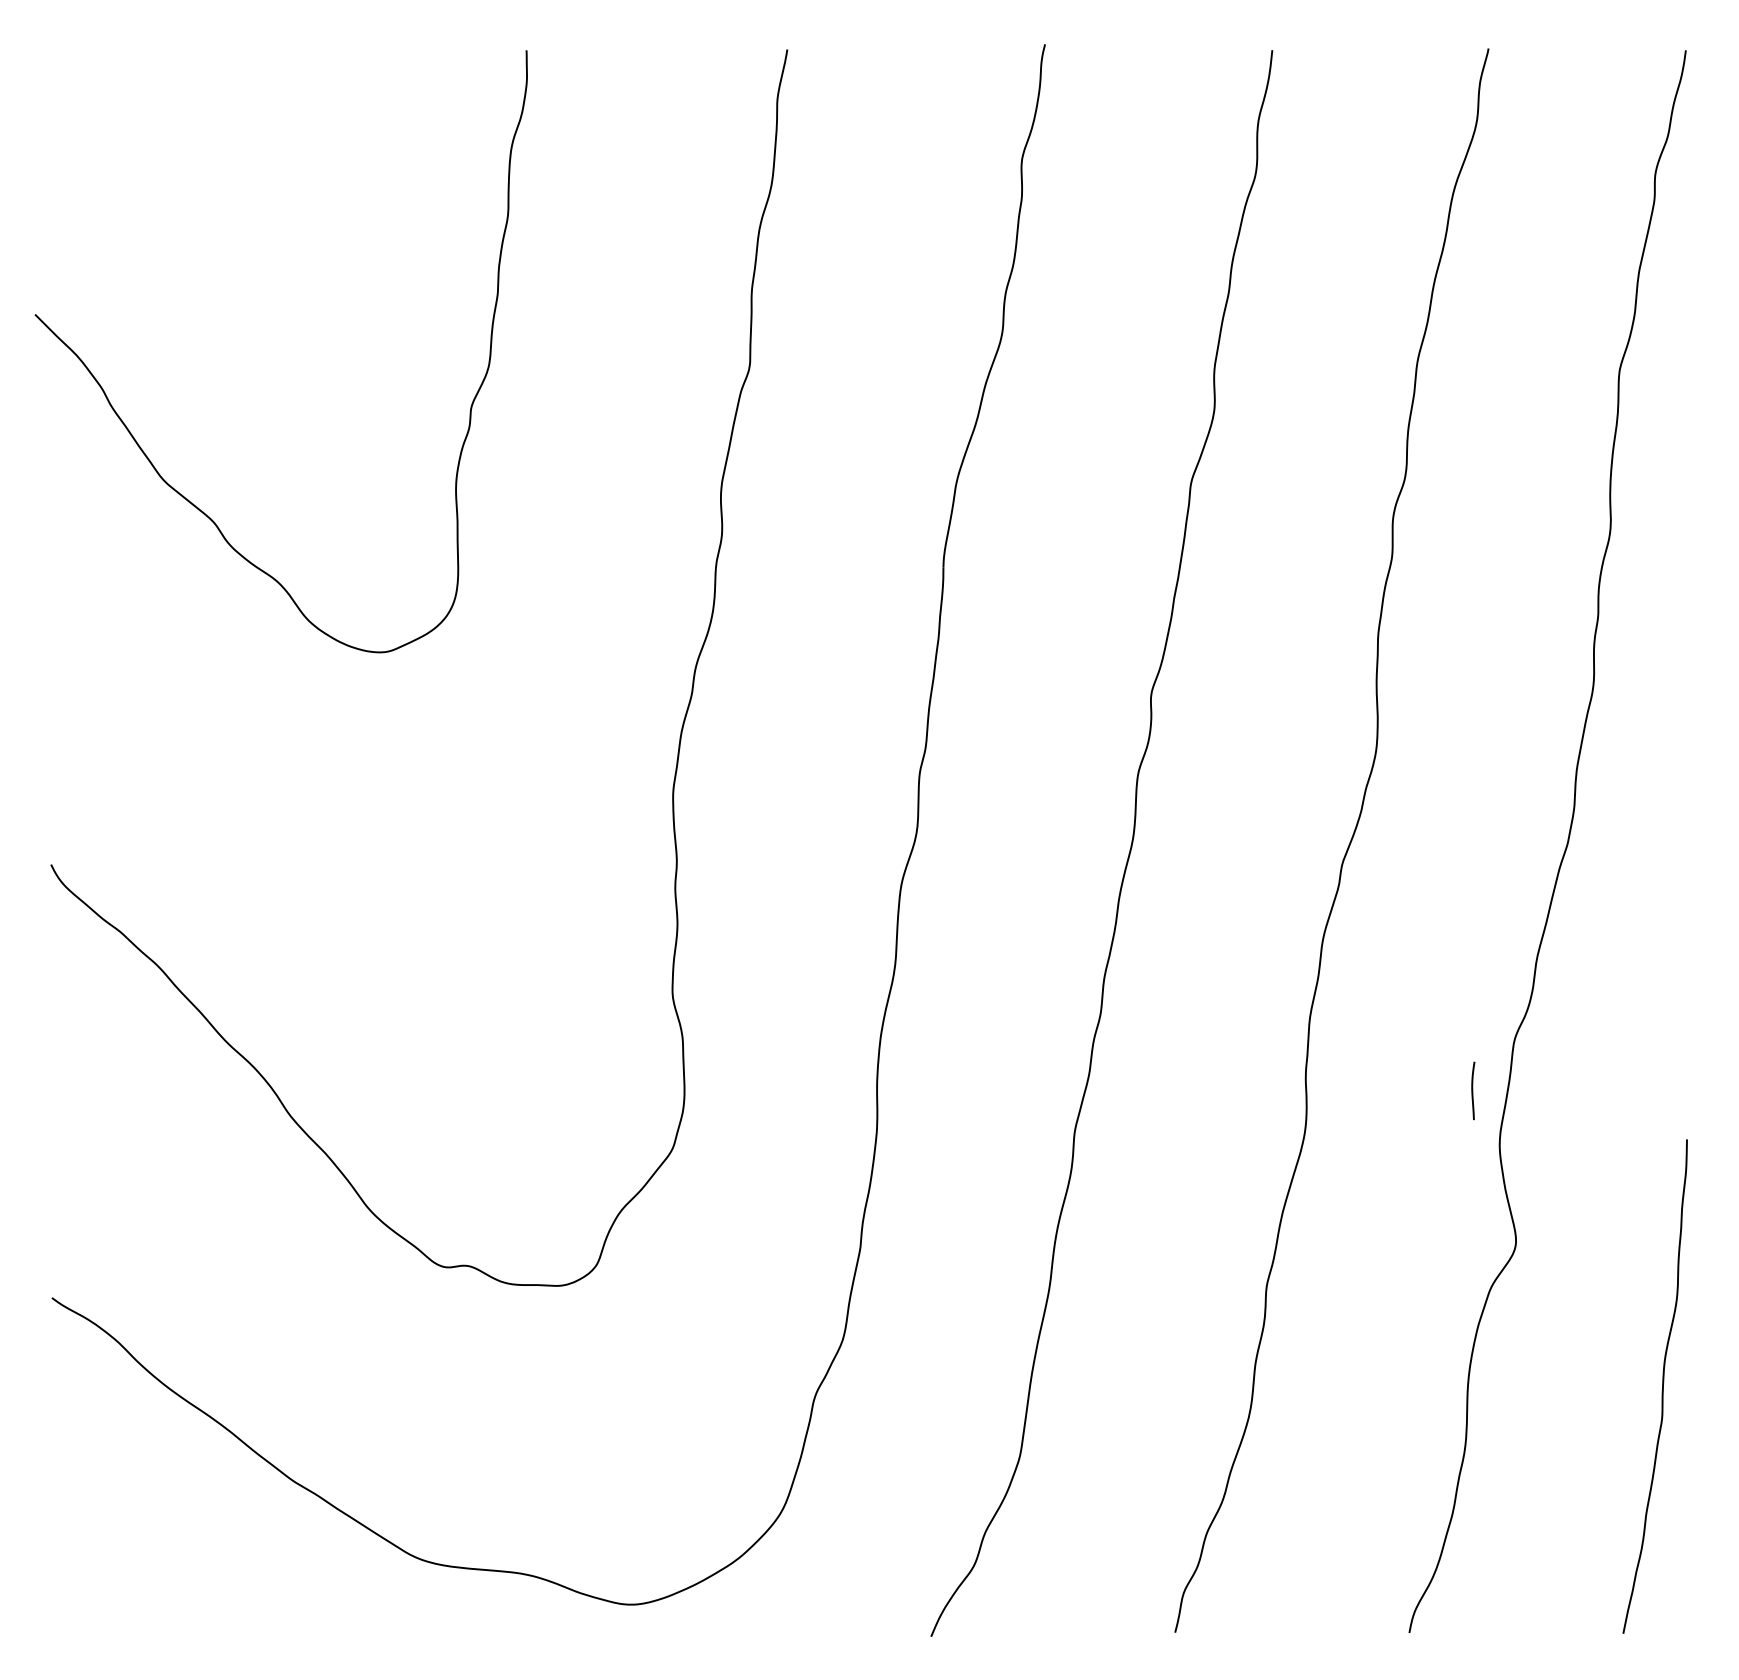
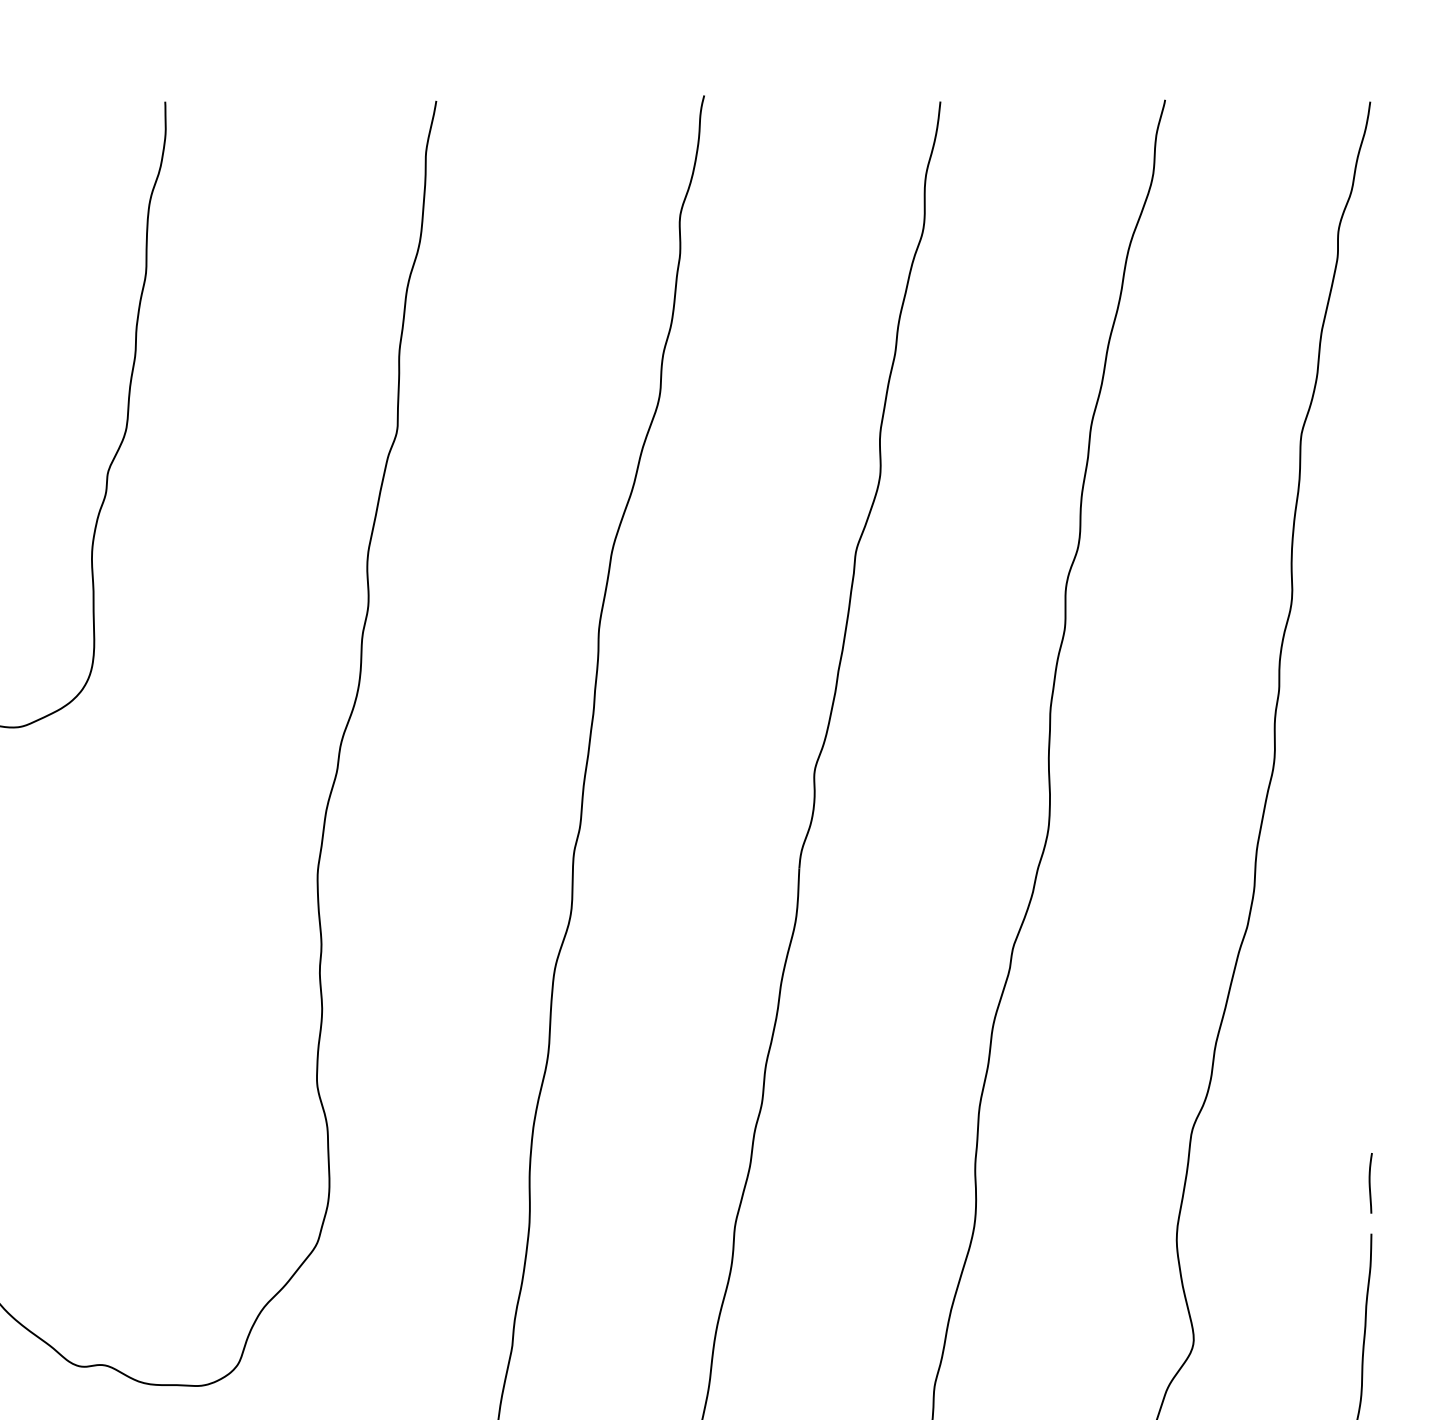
curve: (1473, 1090) -> (1370, 1182), moved

